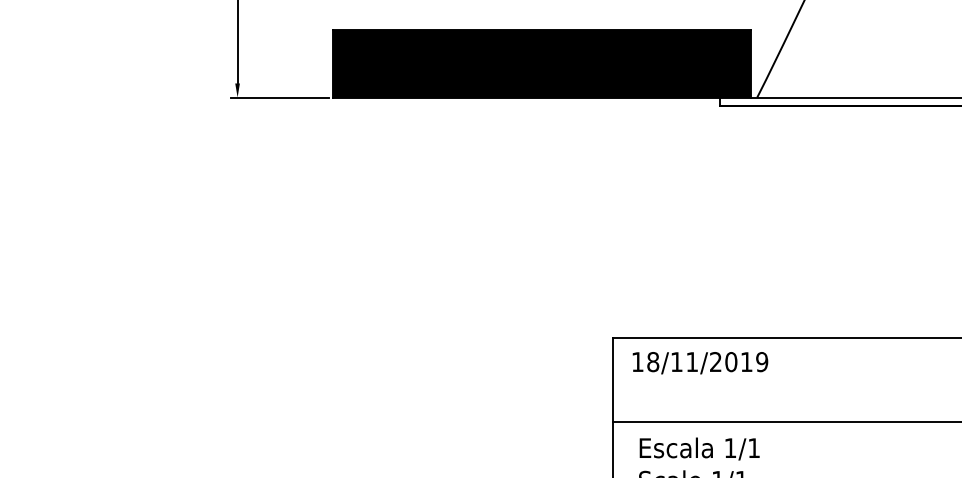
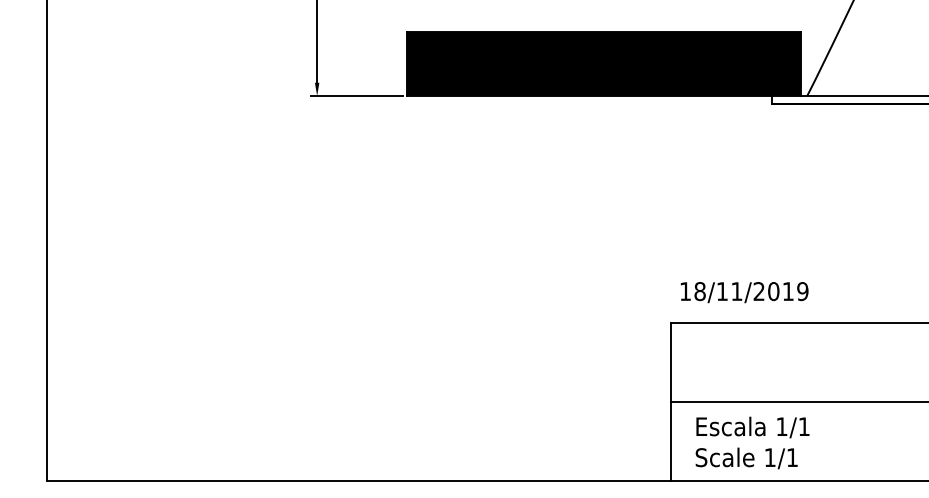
text: (700, 363) -> (744, 292), moved

